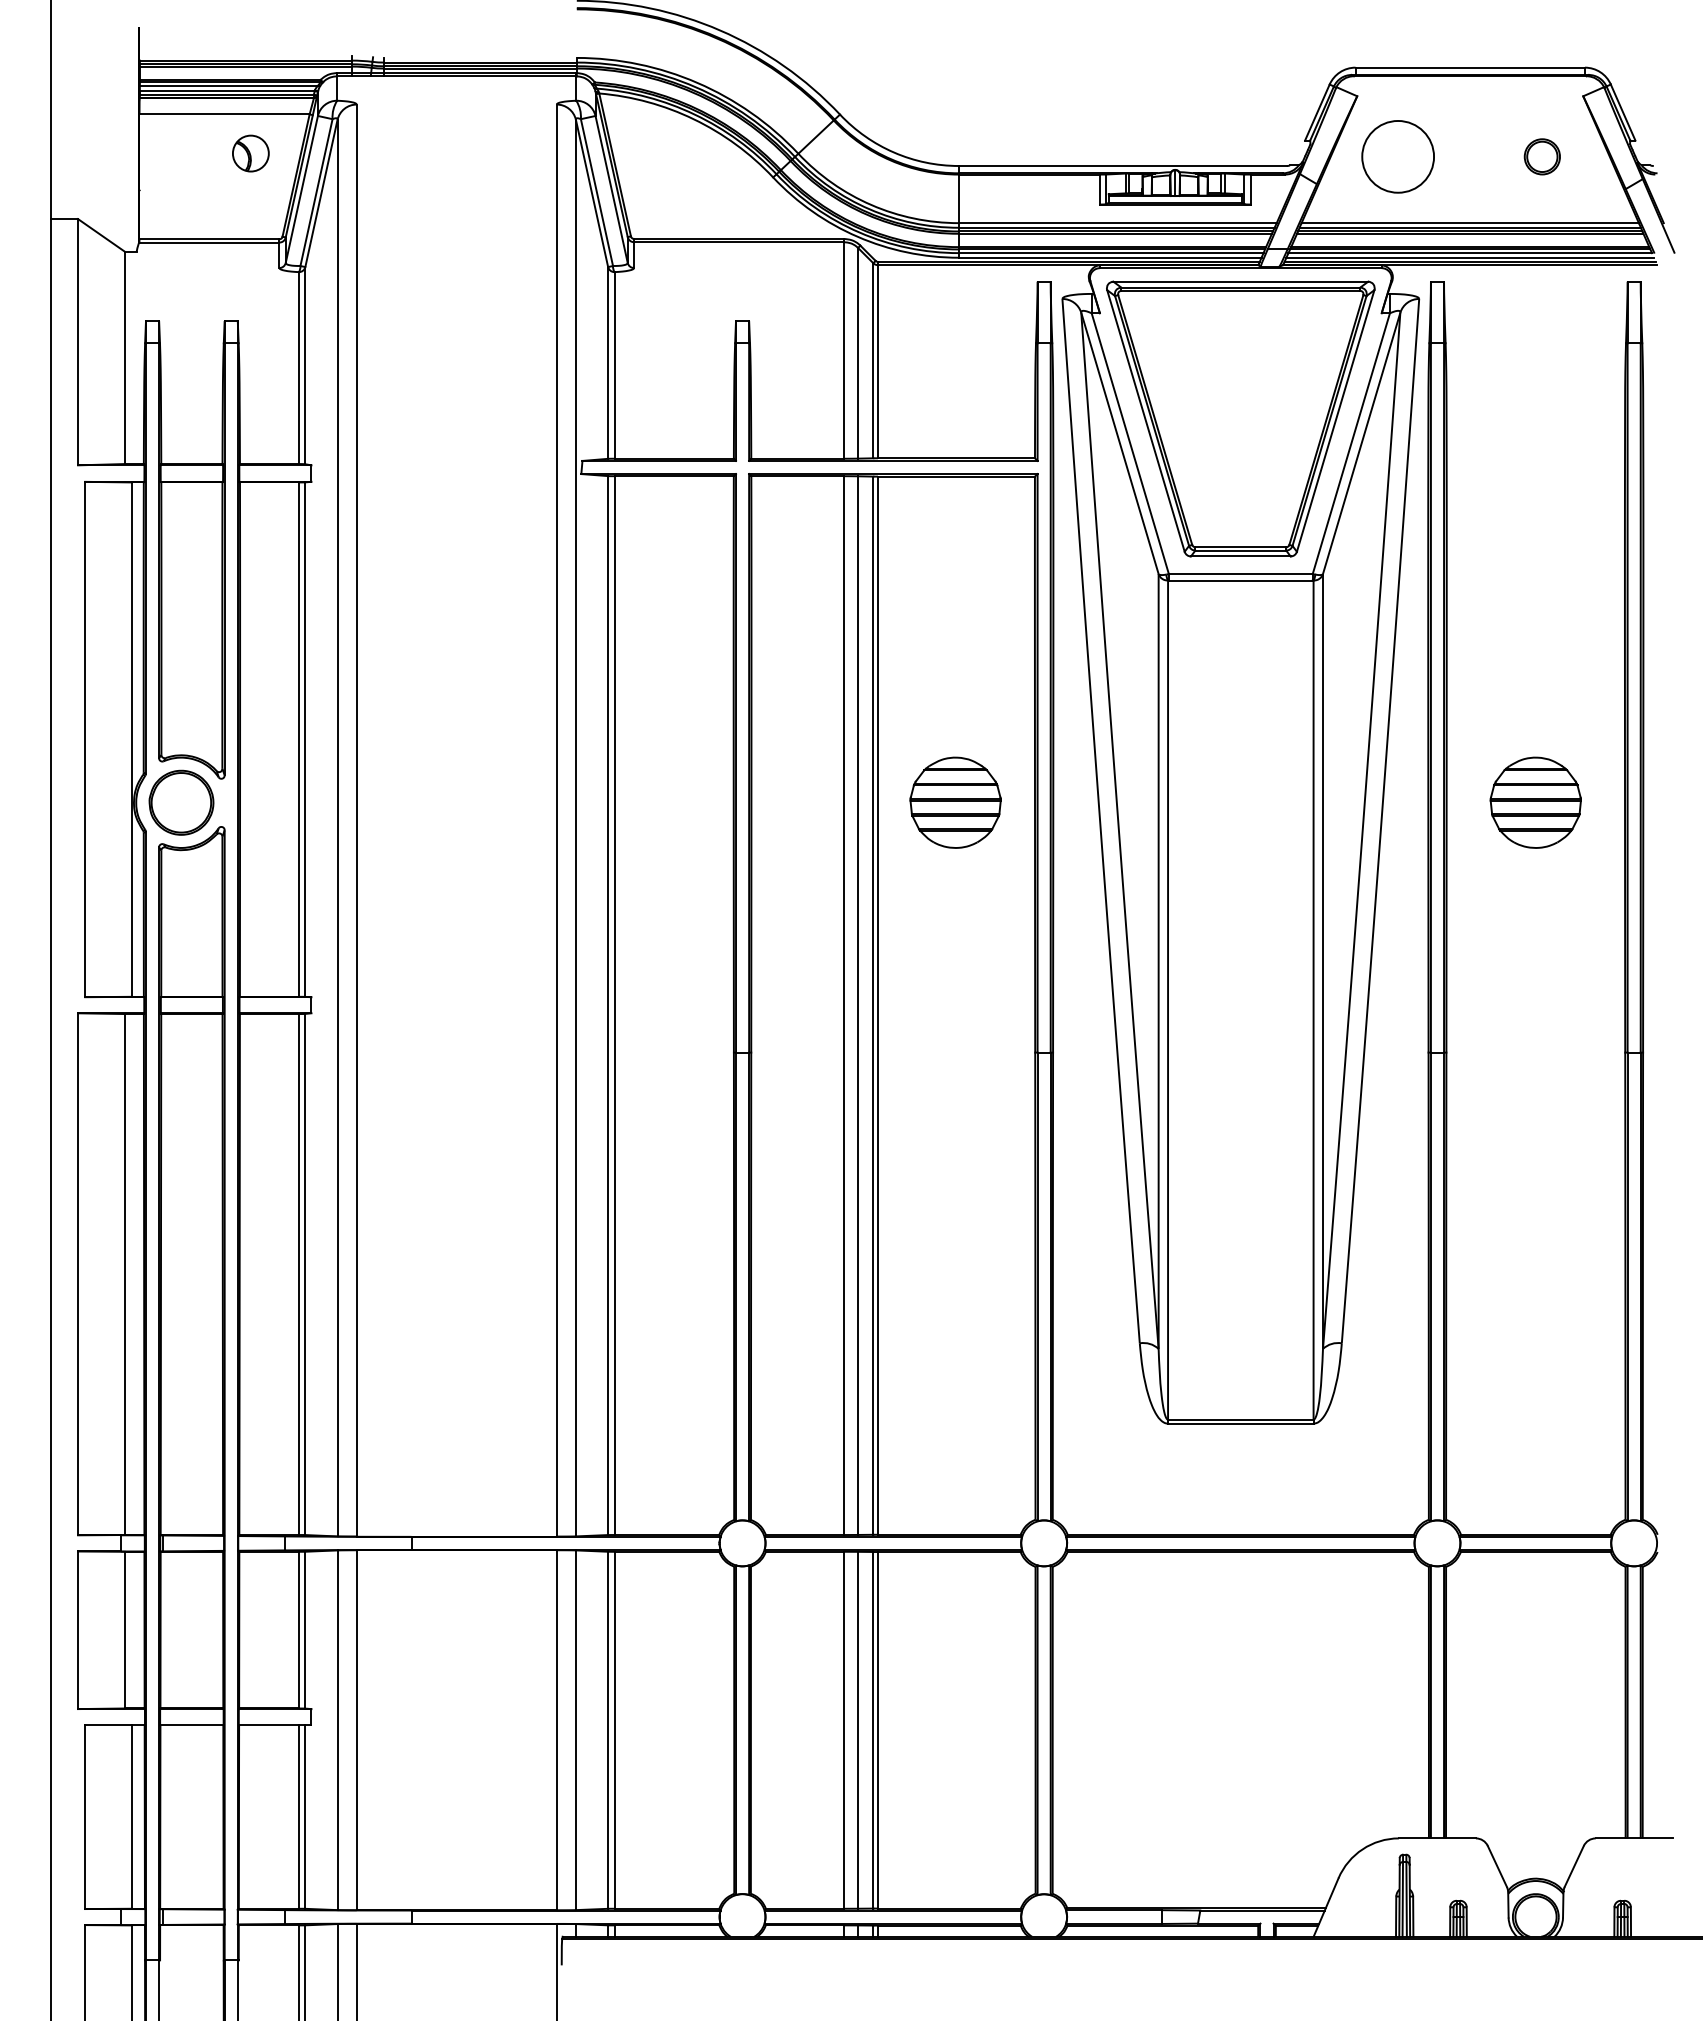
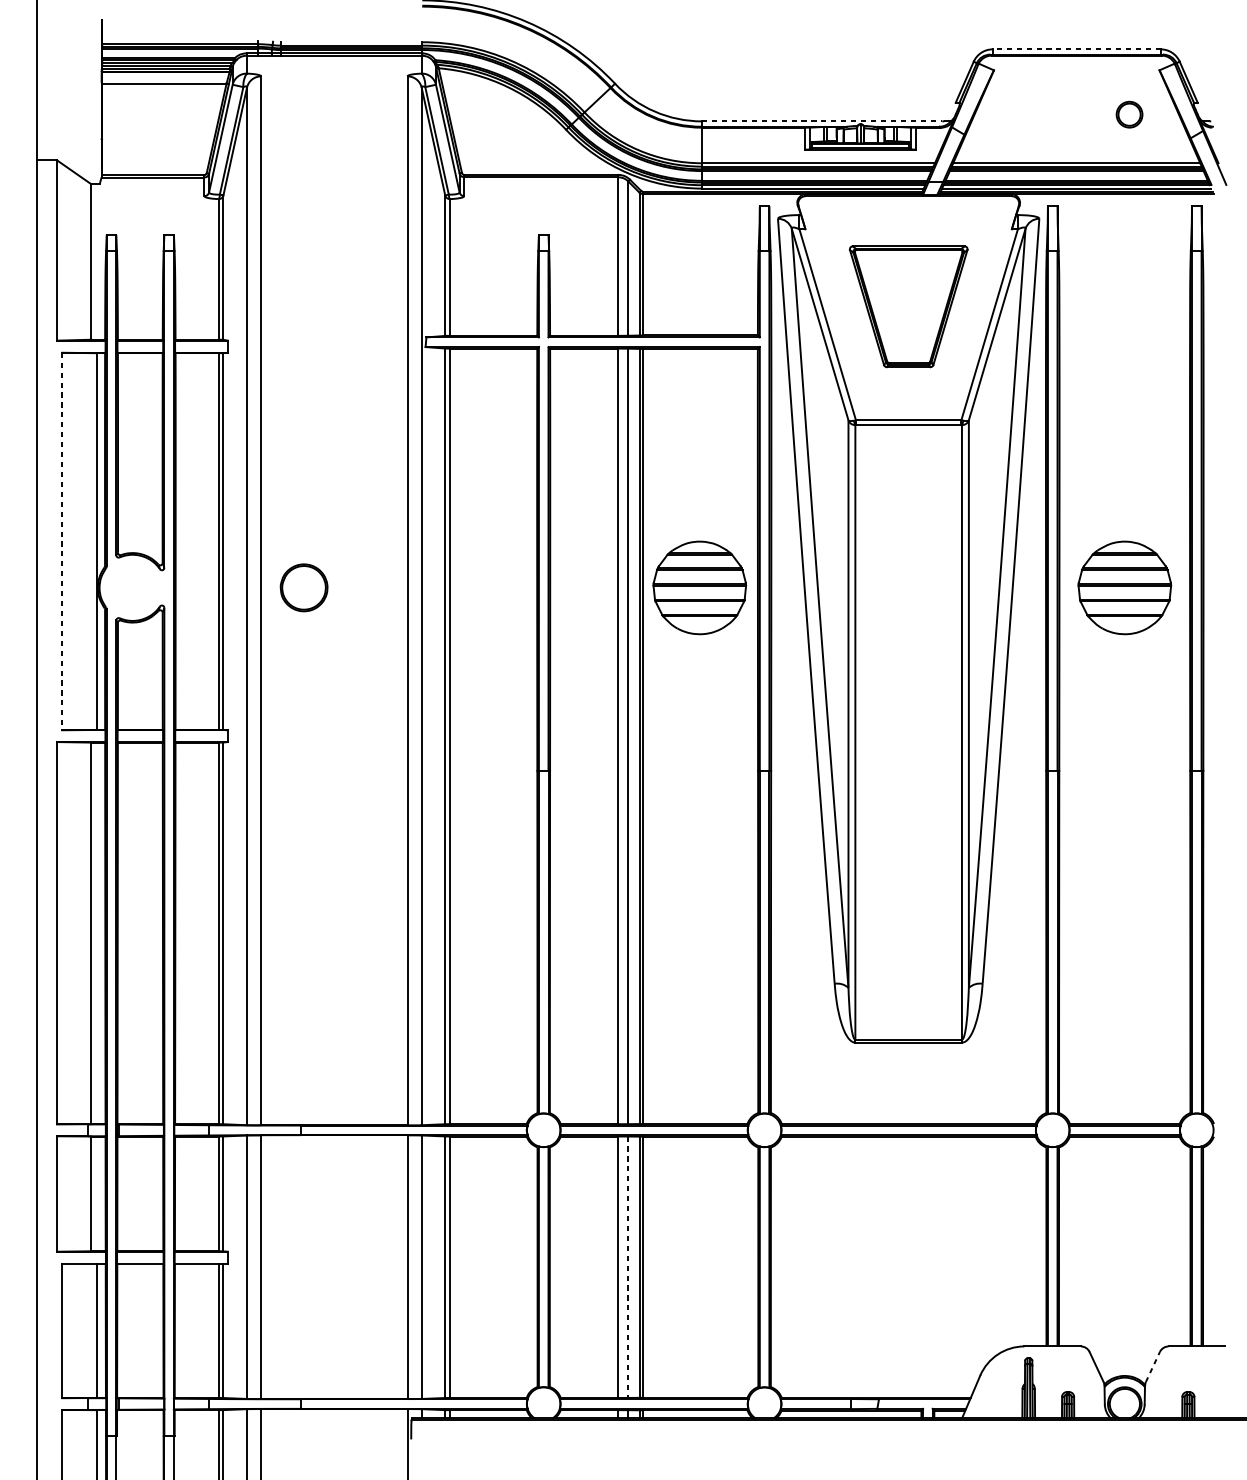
line: (1470, 67) -> (1076, 49), solid -> dashed
part: (250, 153) -> (183, 112), removed
circle: (1397, 156) -> (1023, 114), removed
line: (1122, 166) -> (822, 121), solid -> dashed
part: (1240, 418) -> (908, 306), size x0.6
line: (85, 739) -> (62, 541), solid -> dashed
part: (181, 802) -> (304, 587), moved
part: (955, 802) -> (699, 587), size x1.4
part: (1535, 802) -> (1124, 587), size x1.4
line: (858, 1730) -> (628, 1267), solid -> dashed
line: (1574, 1866) -> (1153, 1367), solid -> dashed

